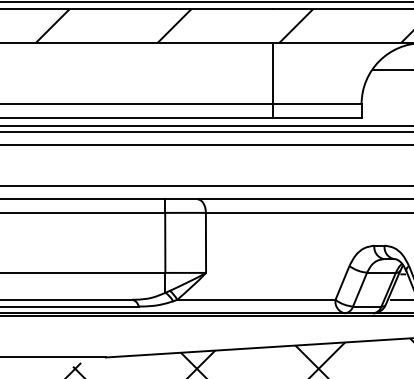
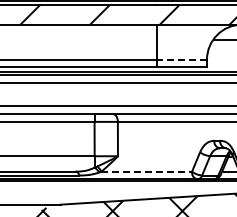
line: (317, 103) -> (181, 59), solid -> dashed
line: (257, 299) -> (147, 171), solid -> dashed

